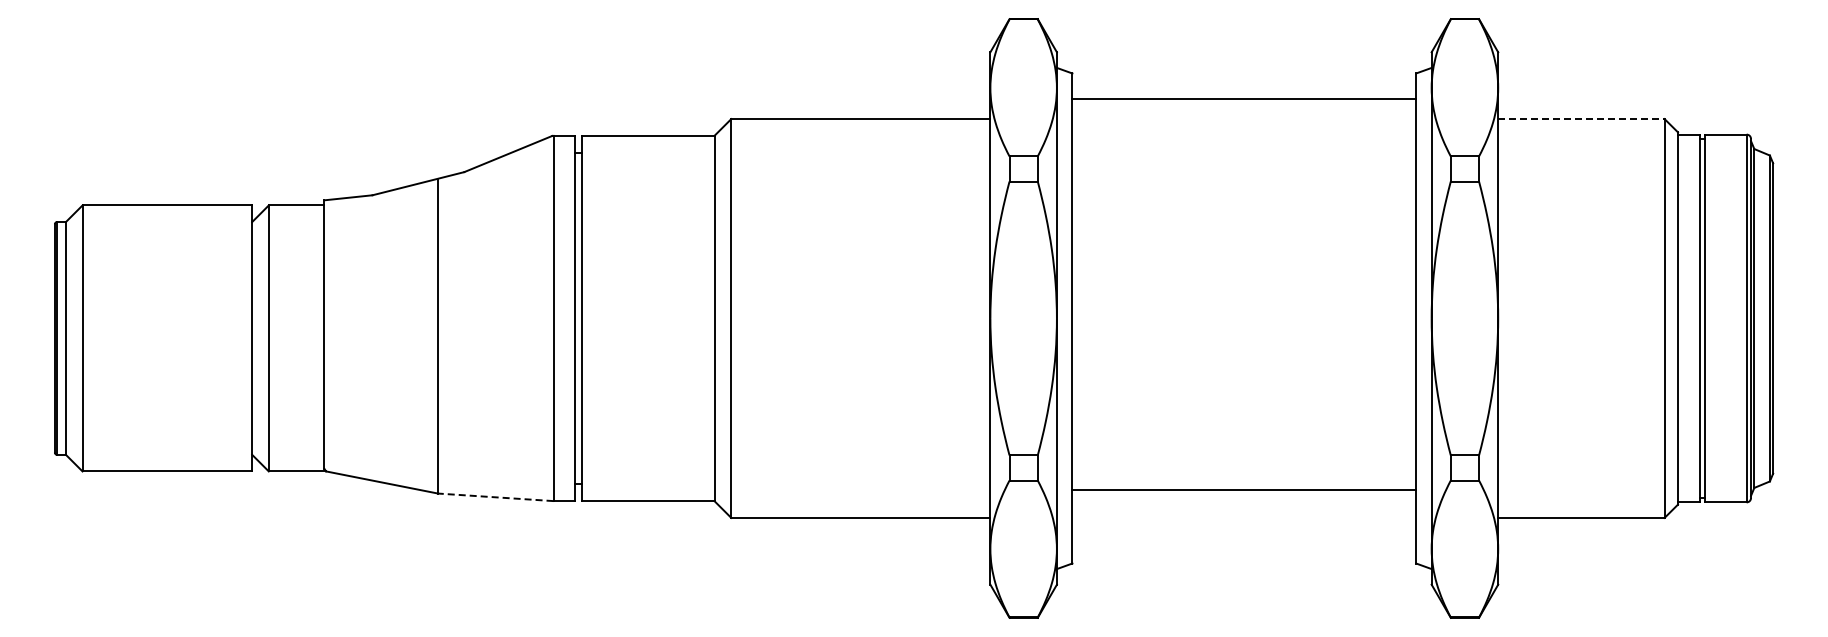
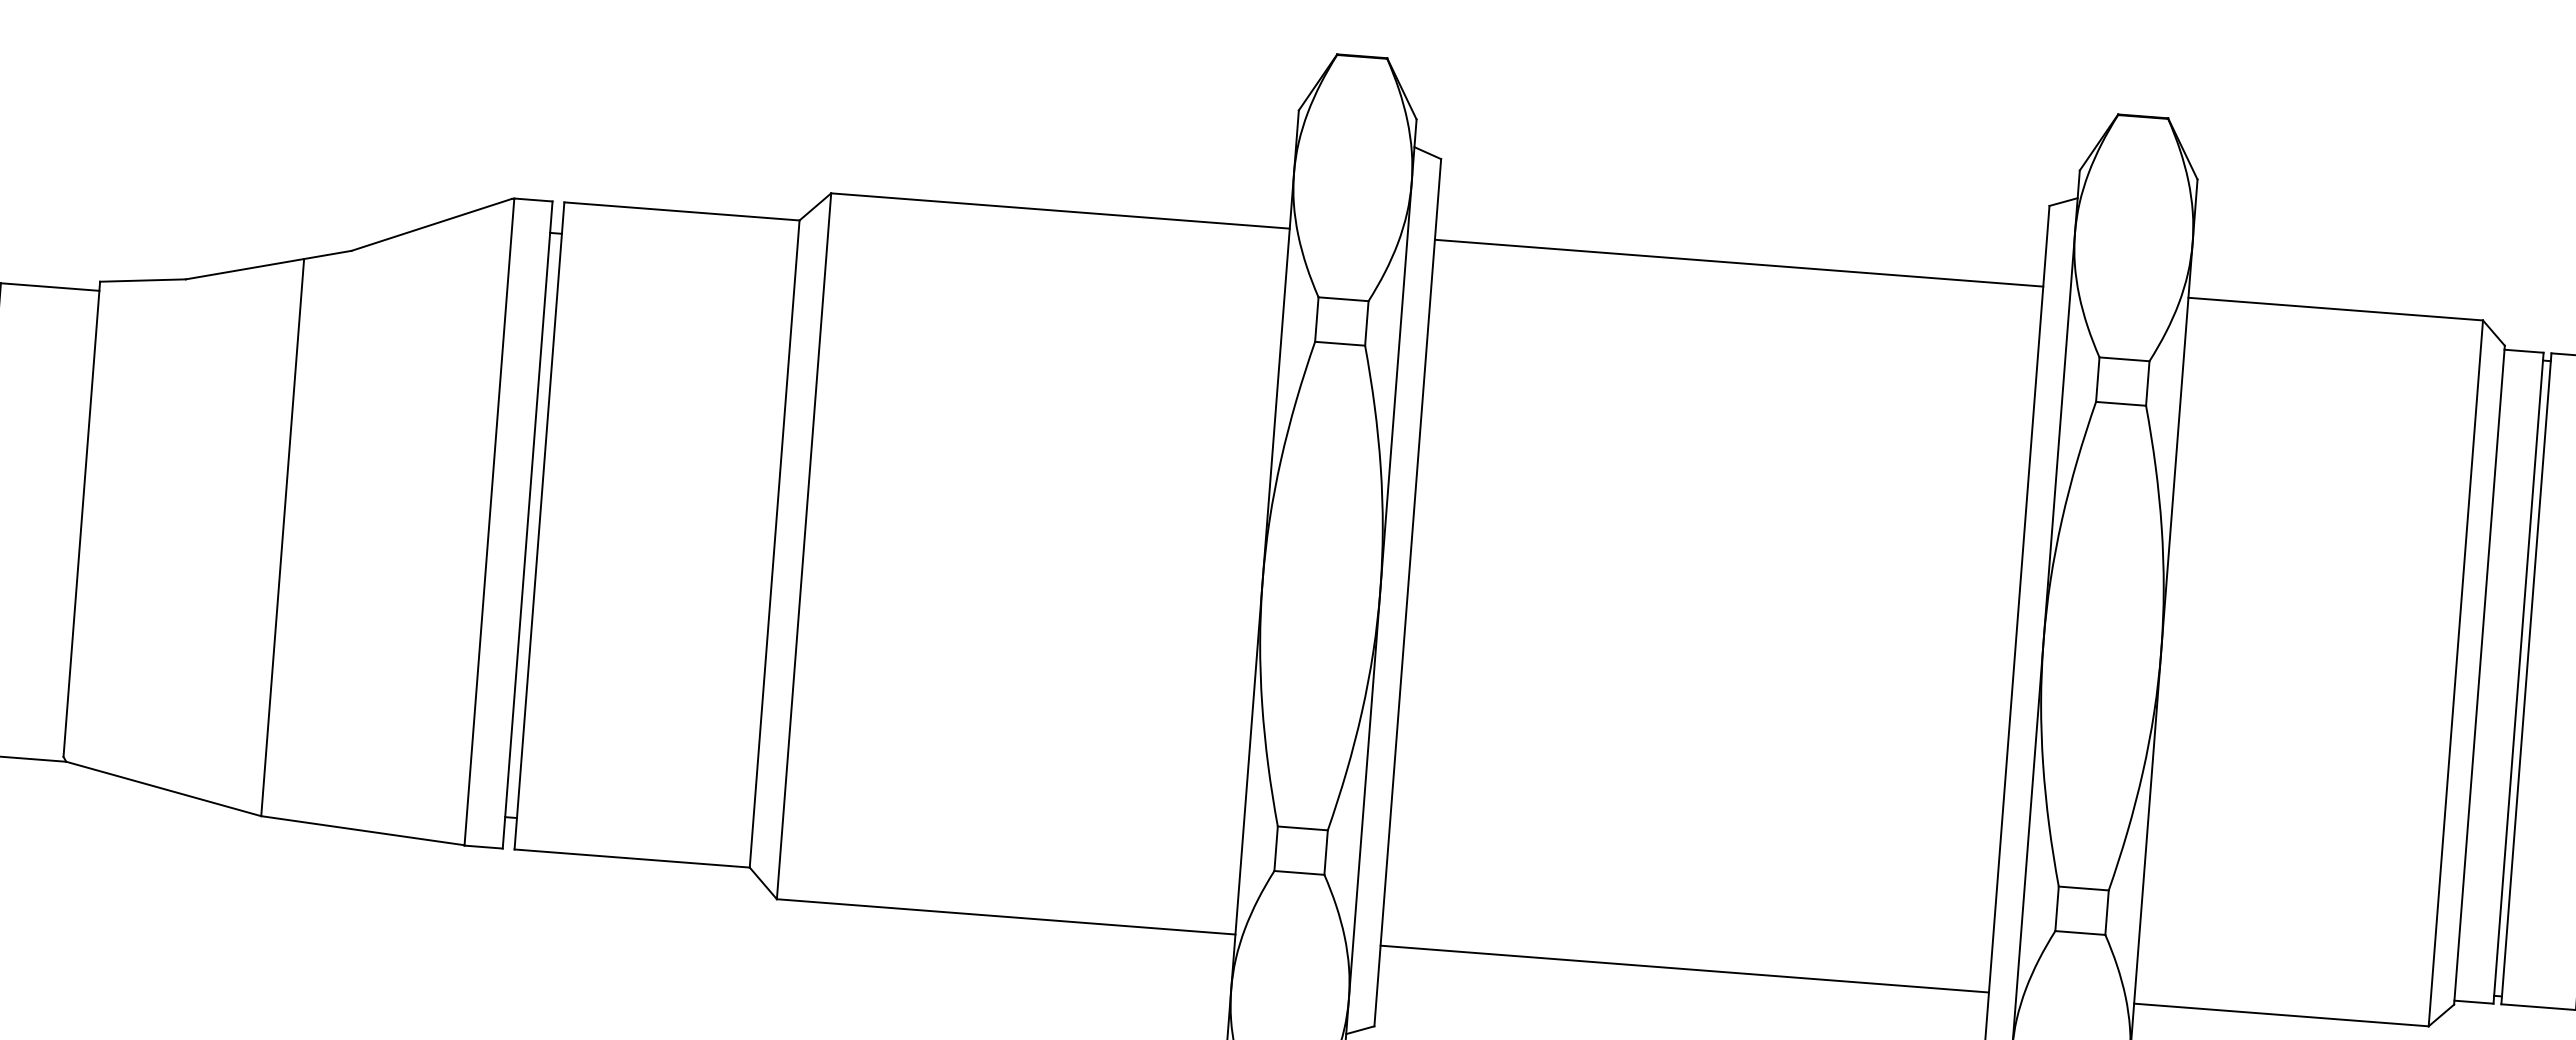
line: (1244, 99) -> (1739, 263), moved
line: (1581, 119) -> (2335, 309), dashed -> solid
line: (1244, 489) -> (1685, 968), moved
line: (495, 497) -> (362, 830), dashed -> solid

